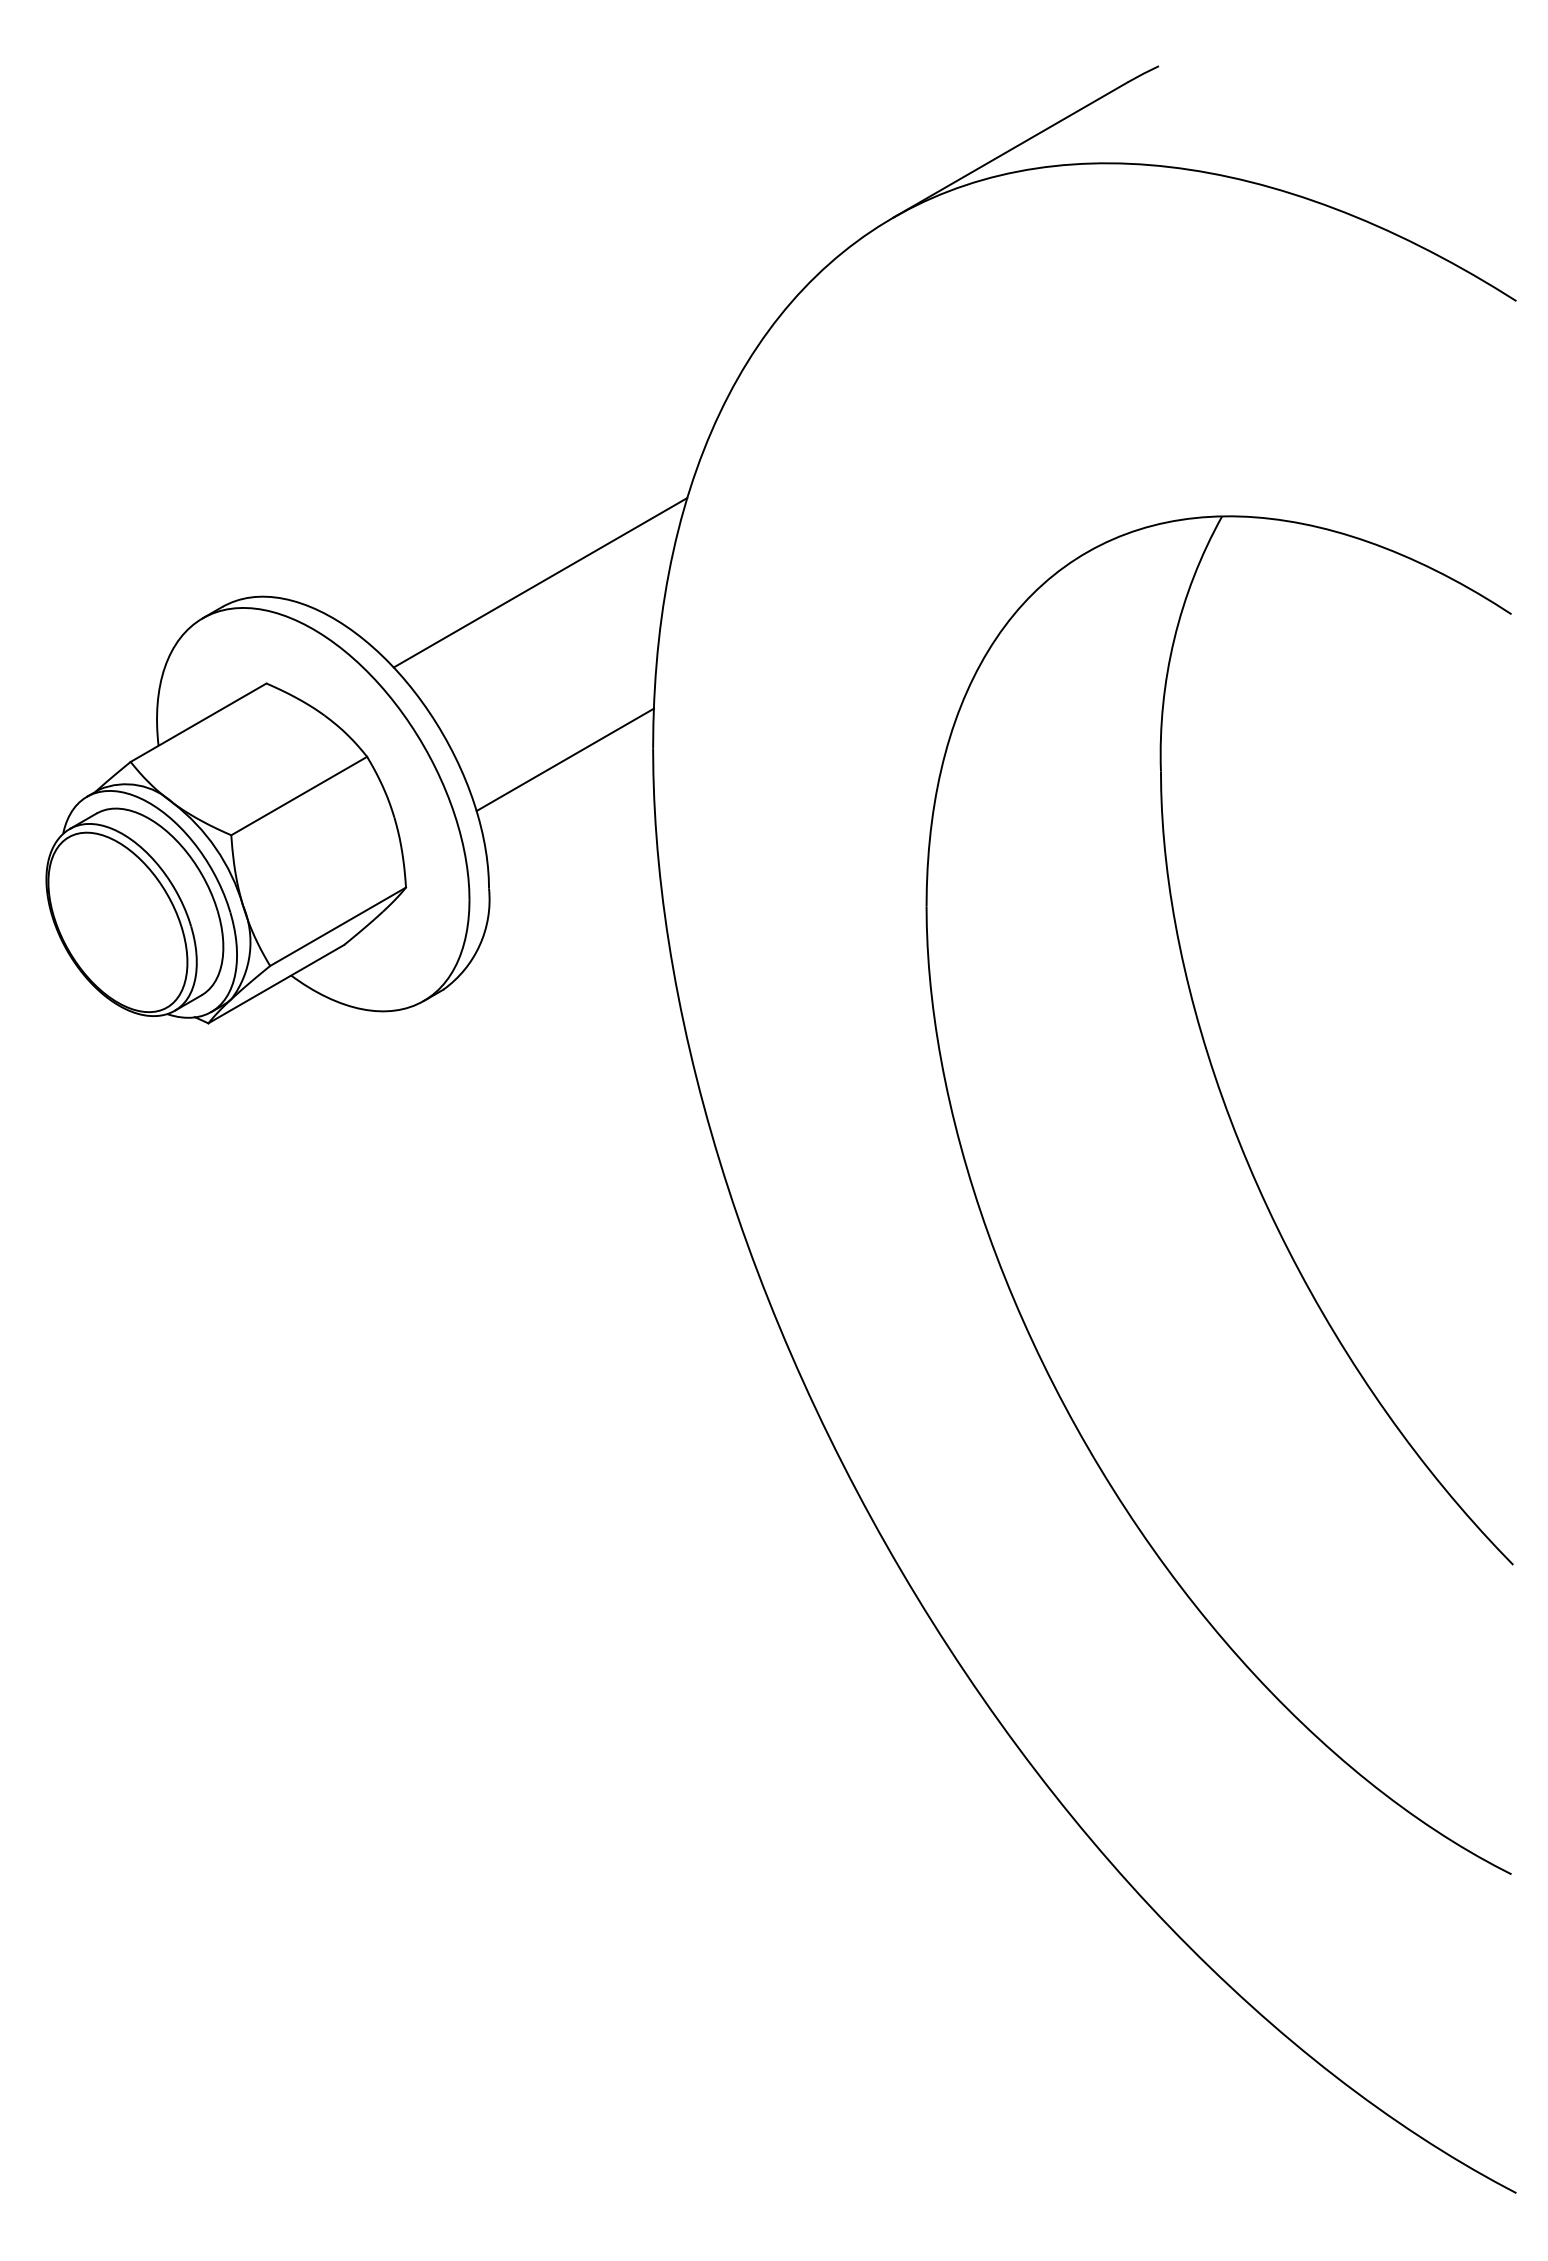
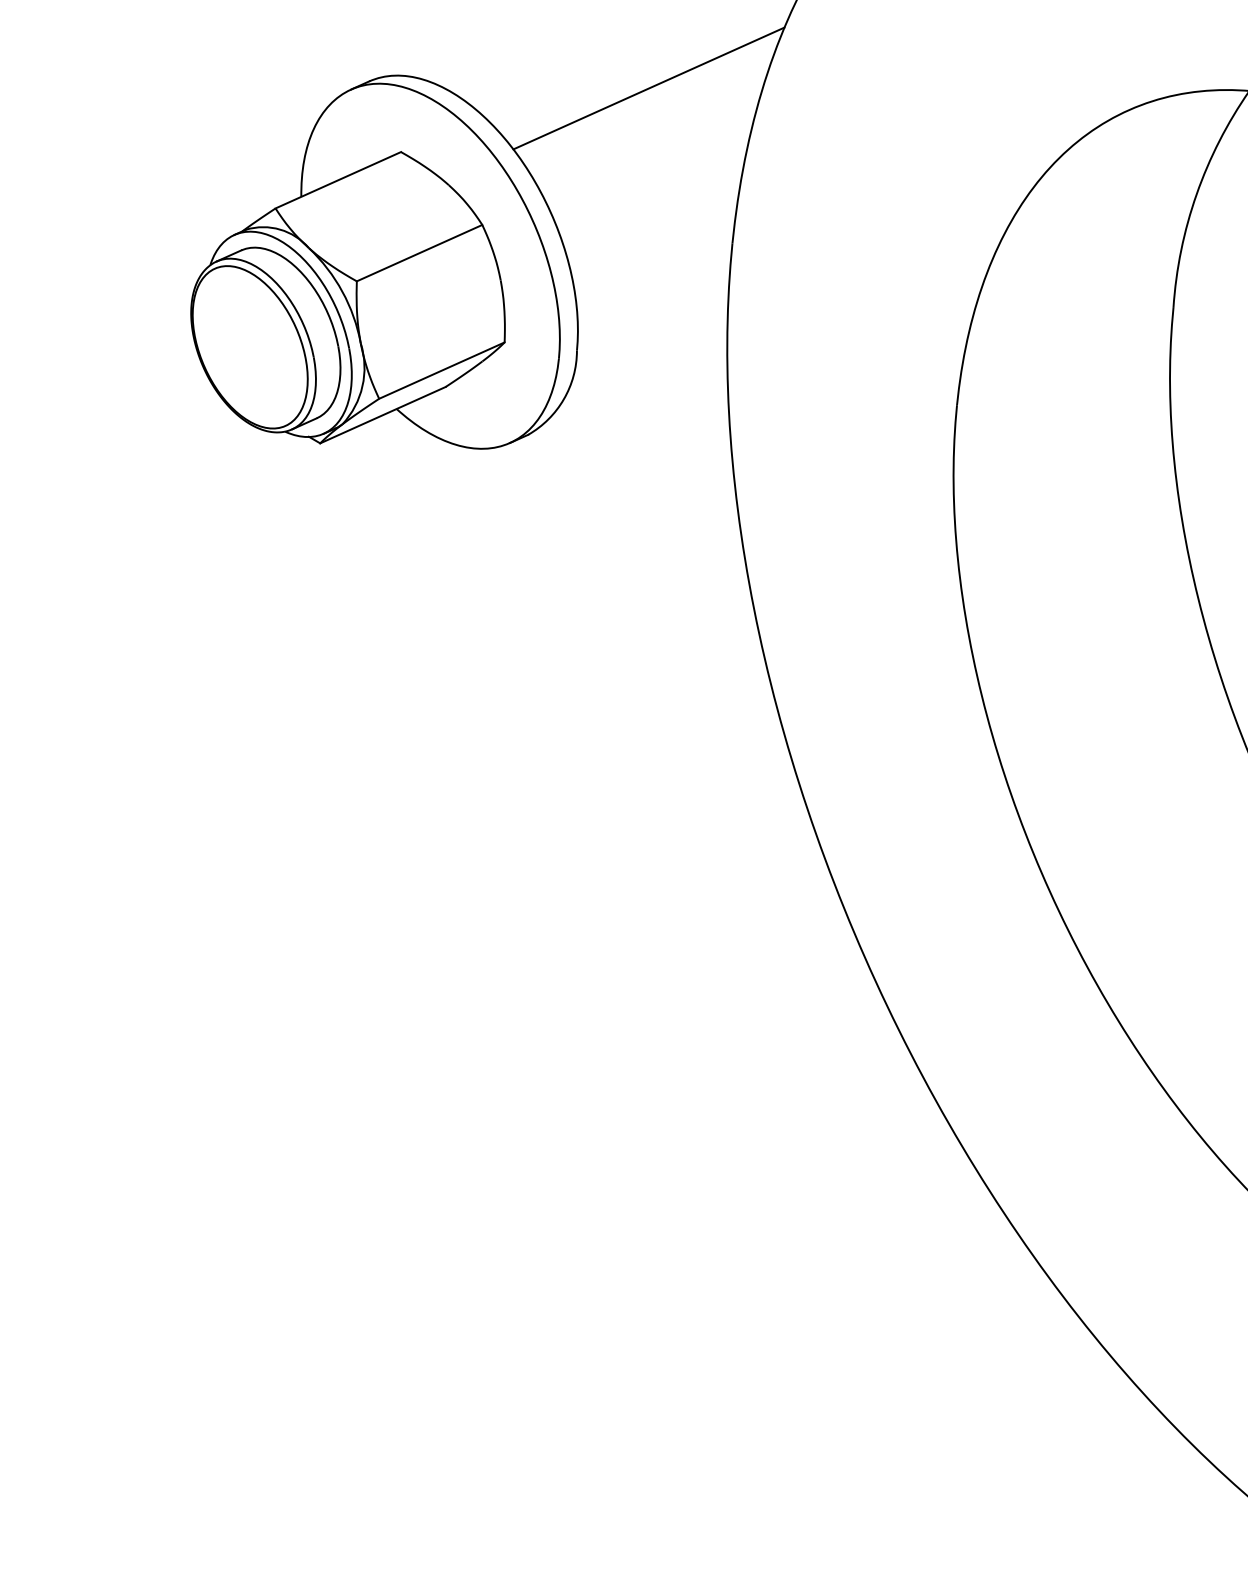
line: (564, 759) -> (654, 244), removed

